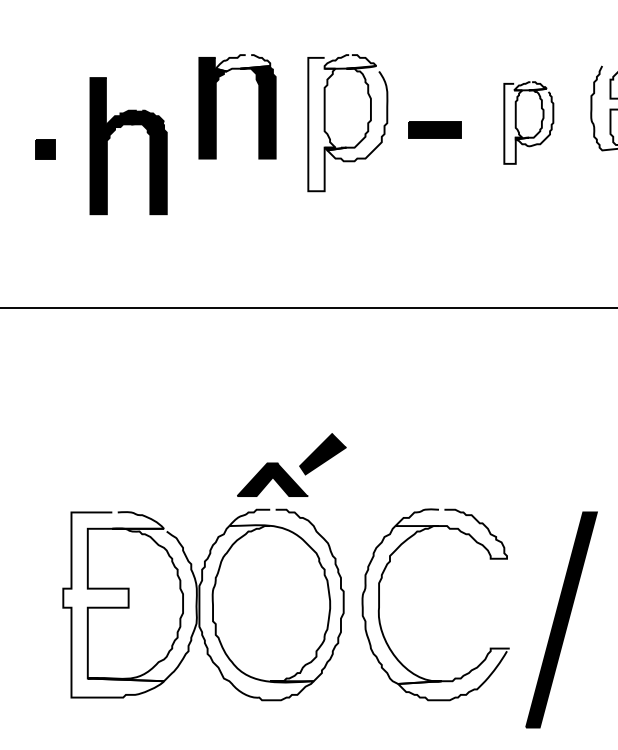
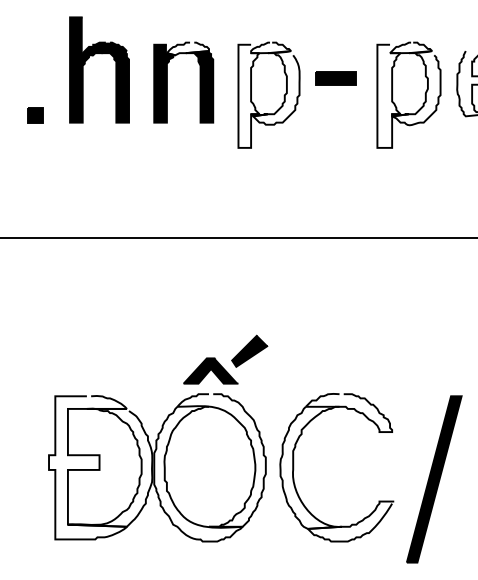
part: (528, 122) -> (408, 94), size x1.67
part: (120, 128) -> (93, 56), moved
part: (433, 129) -> (335, 78), moved

